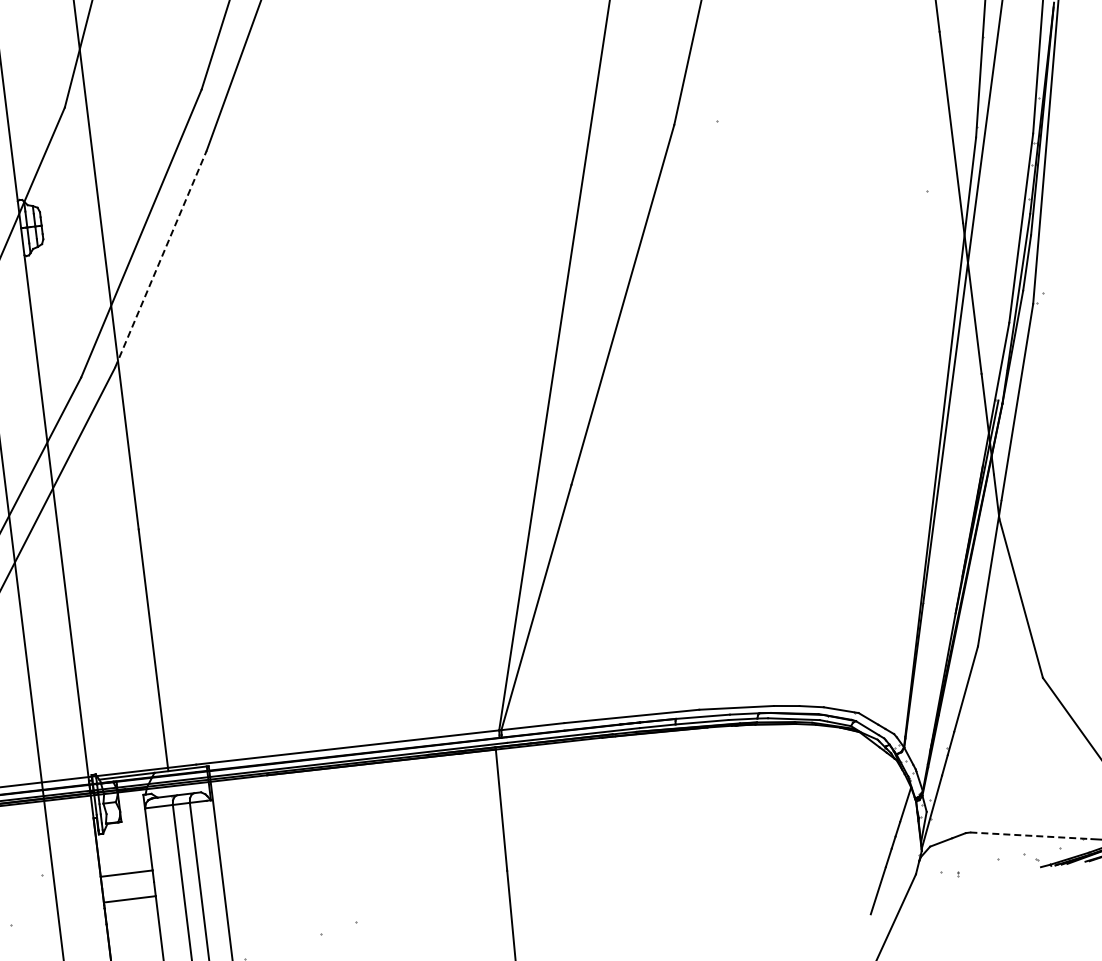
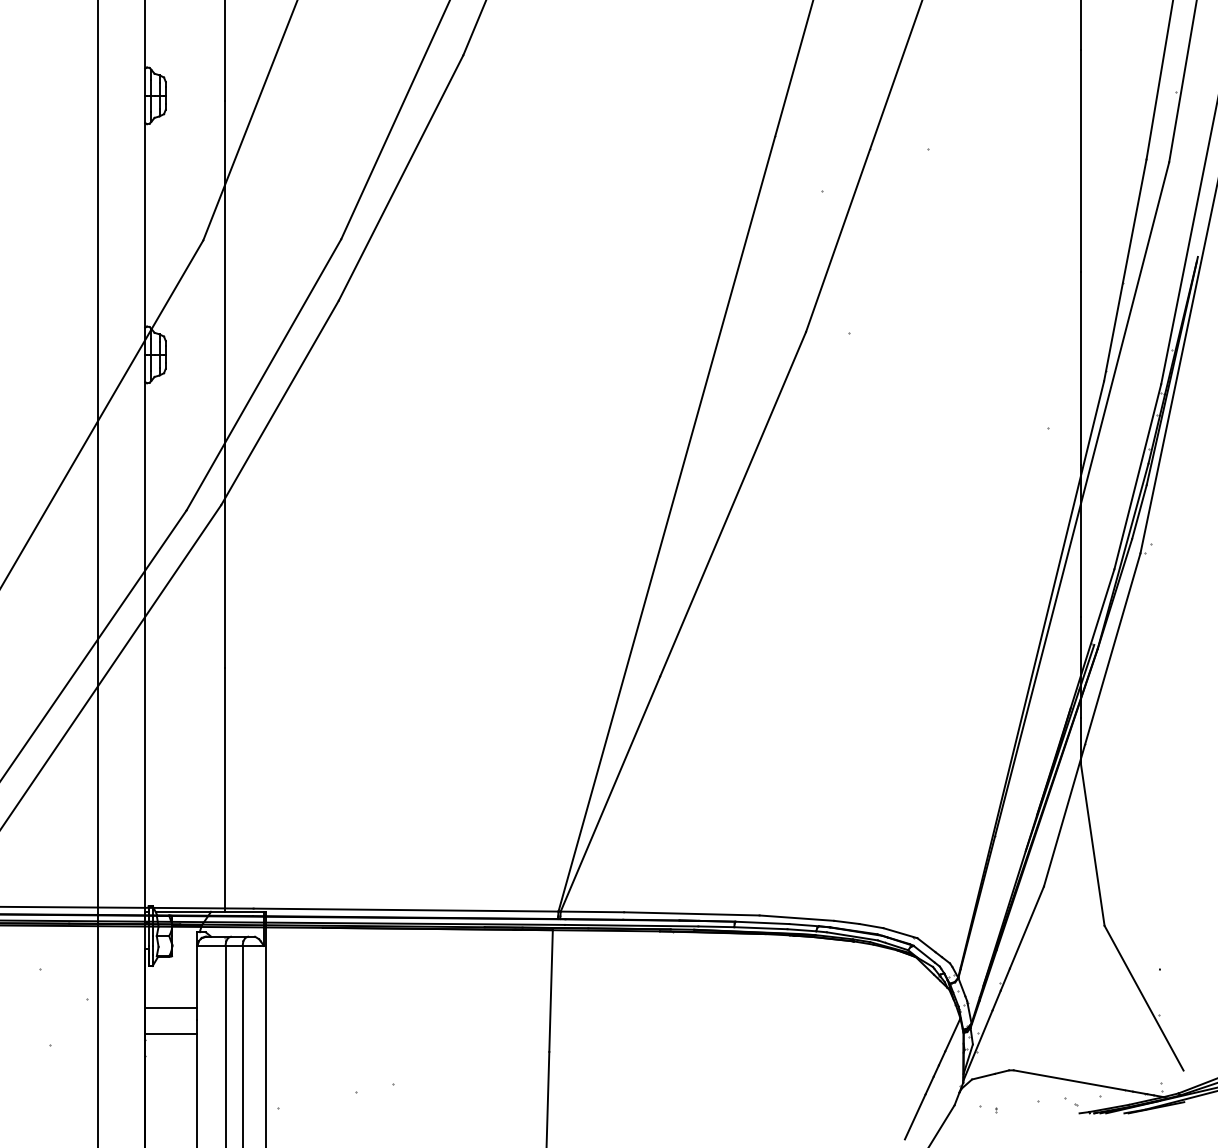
line: (161, 258) -> (280, 402), dashed -> solid
line: (1030, 835) -> (1073, 1080), dashed -> solid

